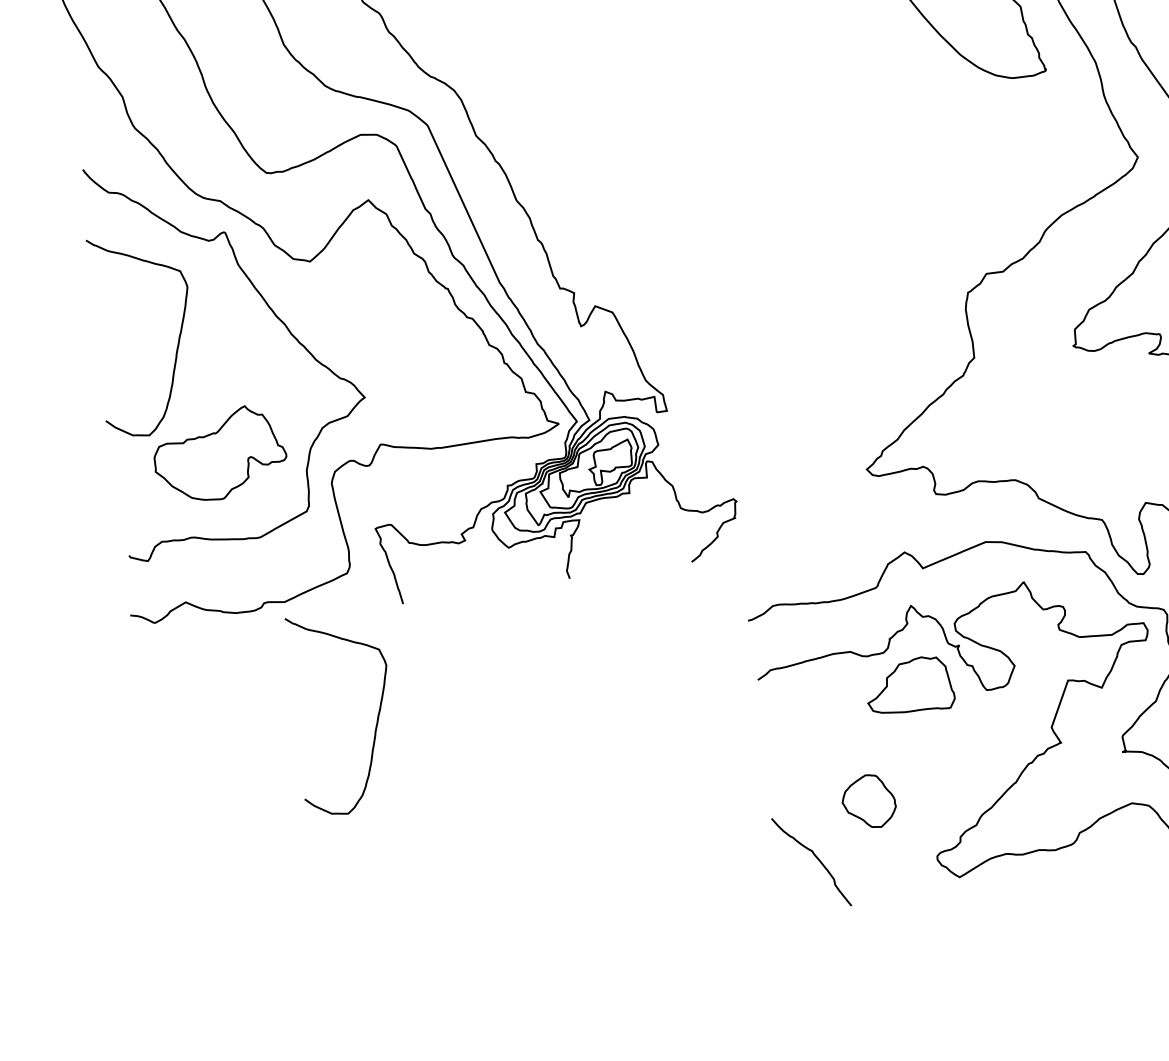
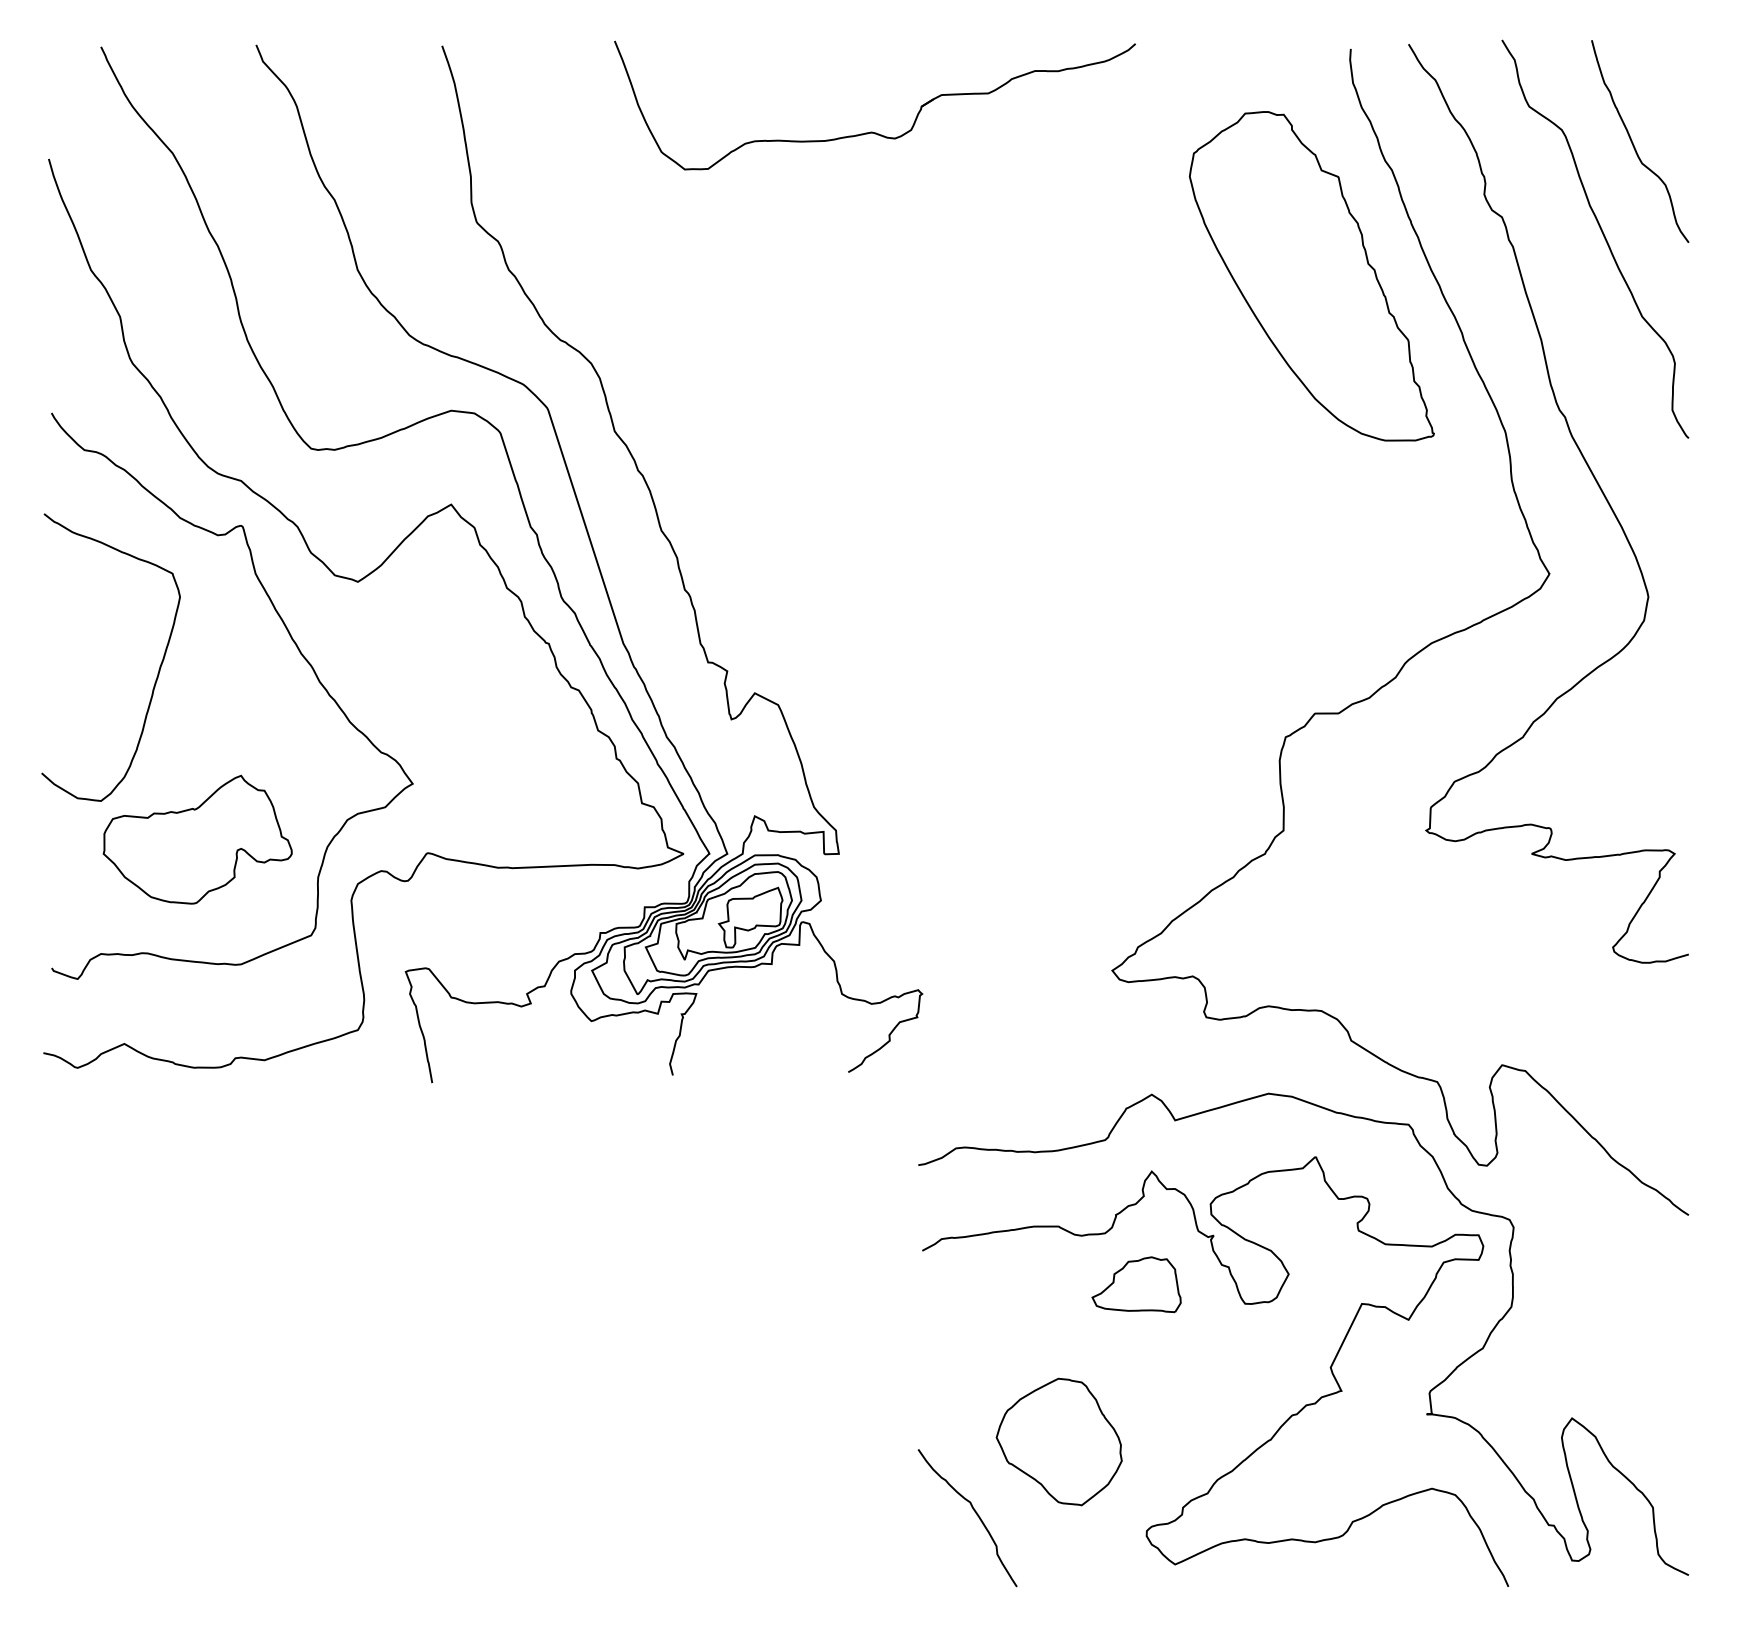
part: (909, 685) -> (1136, 1284), size x0.71
curve: (377, 717) -> (376, 1239), removed
part: (868, 801) -> (1058, 1441), size x1.67

